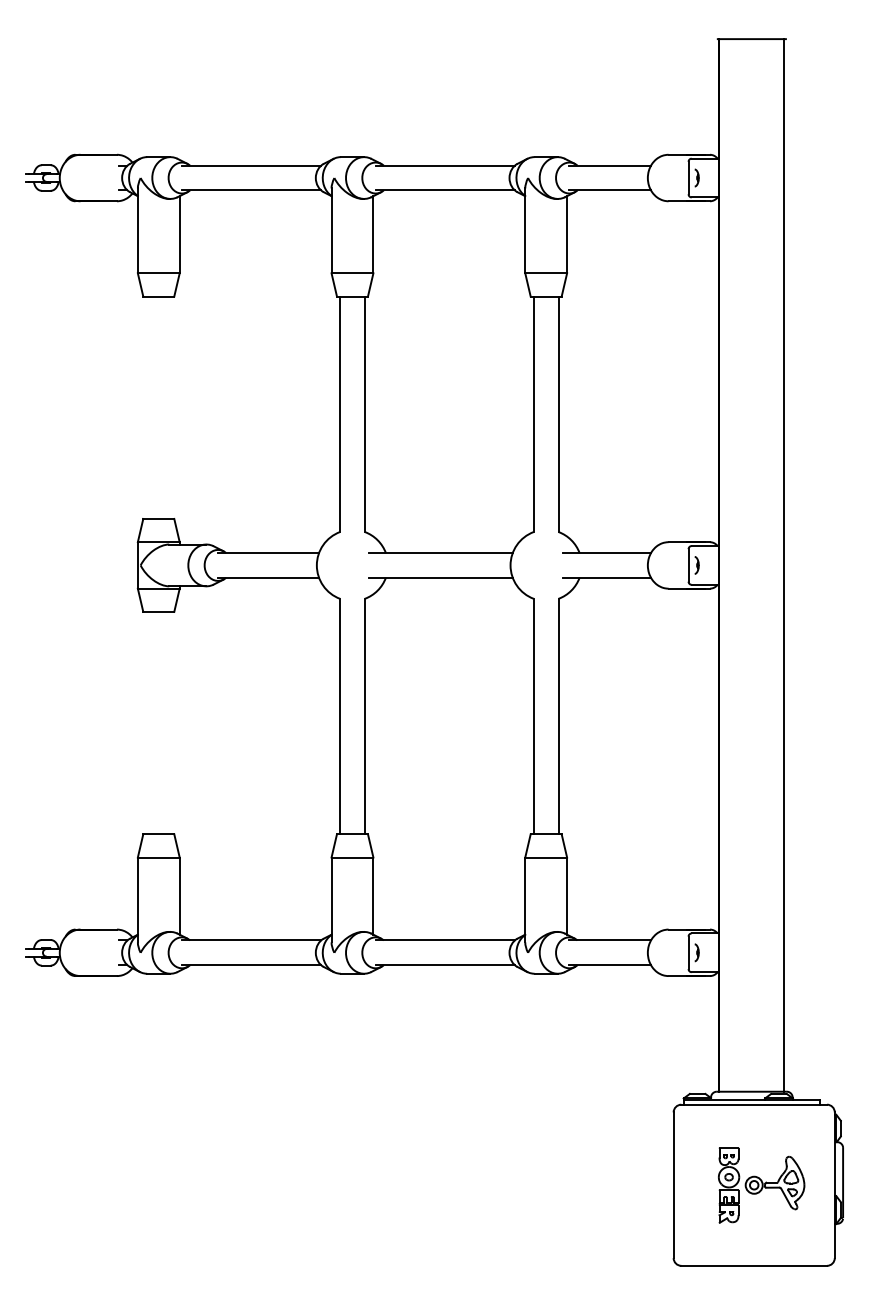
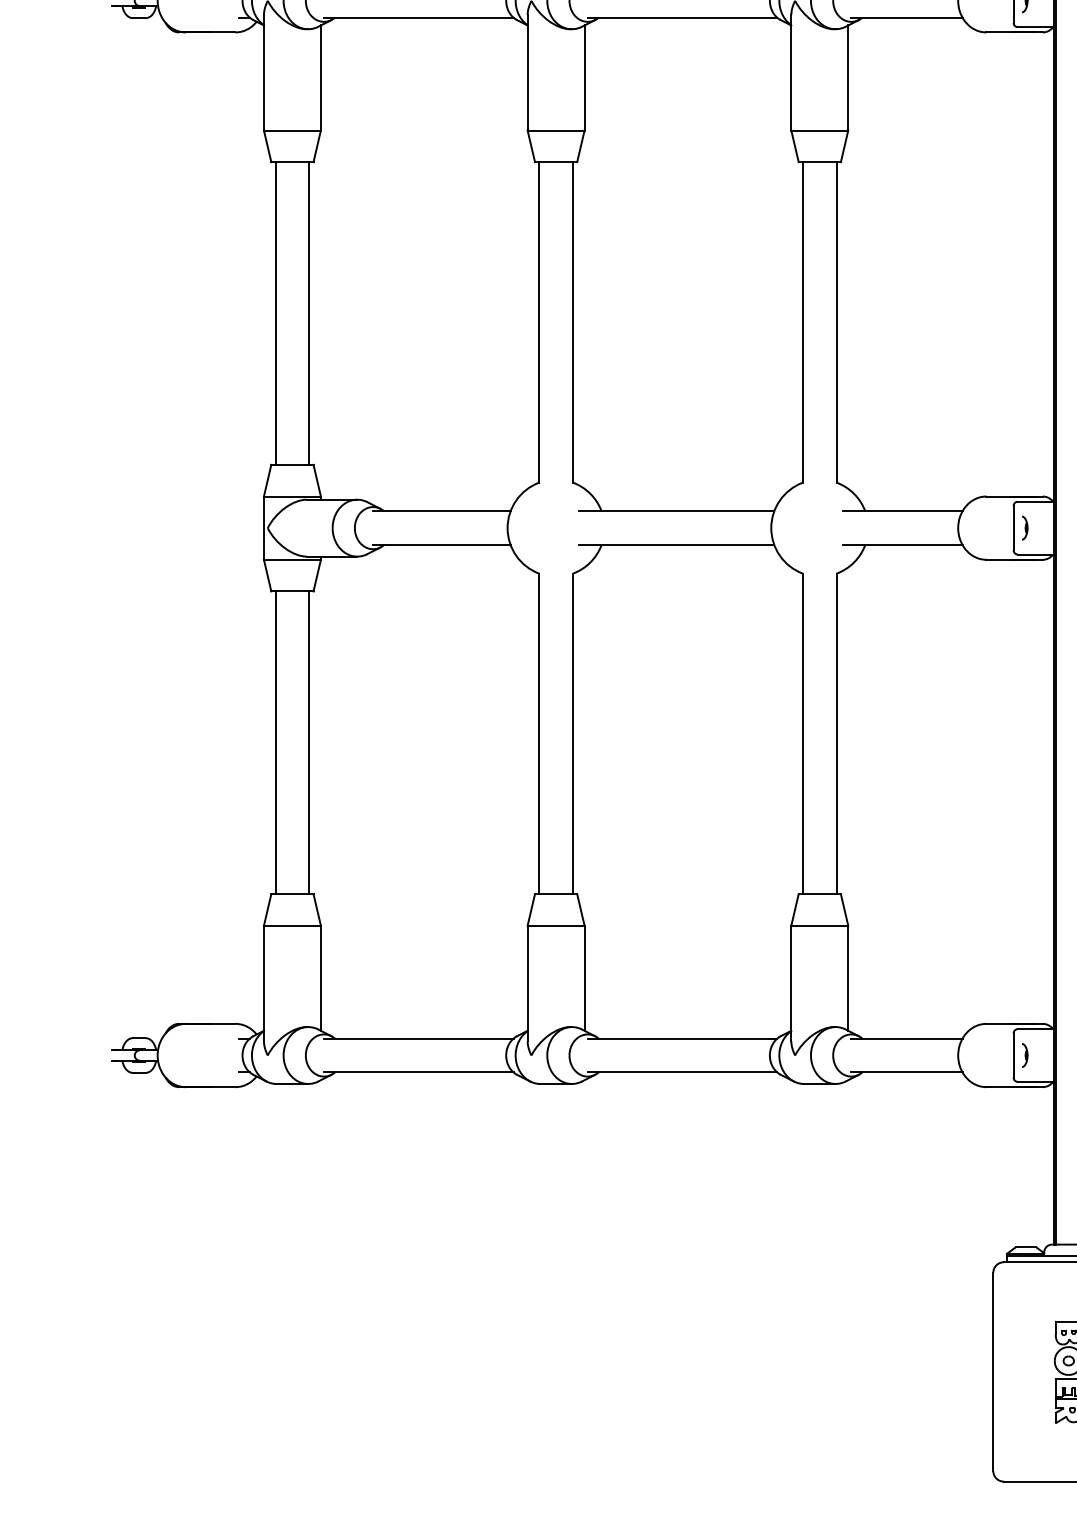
line: (146, 407) -> (275, 313), added
line: (171, 407) -> (309, 313), added
line: (146, 722) -> (275, 741), added
line: (171, 722) -> (309, 741), added

